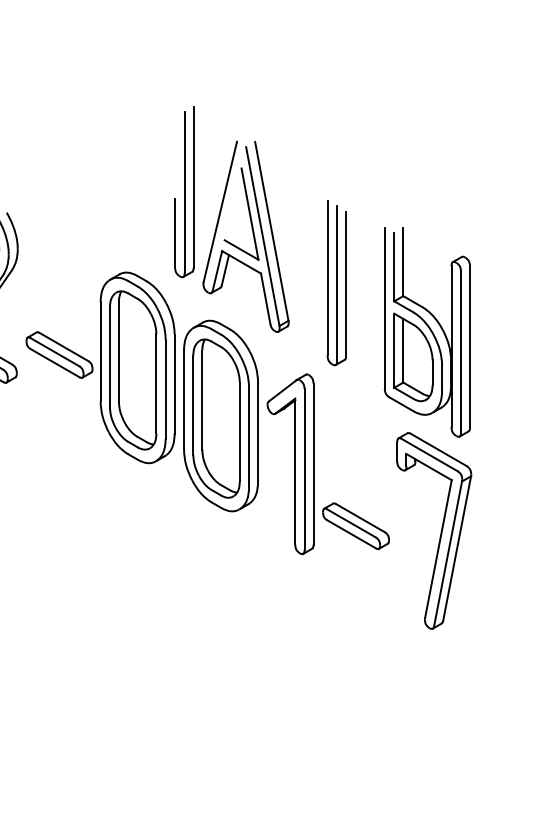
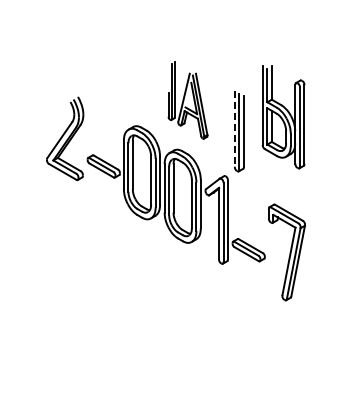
part: (230, 220) -> (187, 100), size x0.7
line: (326, 277) -> (234, 128), solid -> dashed
part: (427, 332) -> (283, 117), moved

